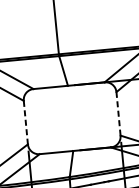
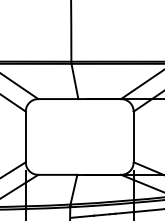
line: (118, 113) -> (133, 136), dashed -> solid
line: (25, 123) -> (25, 137), dashed -> solid

